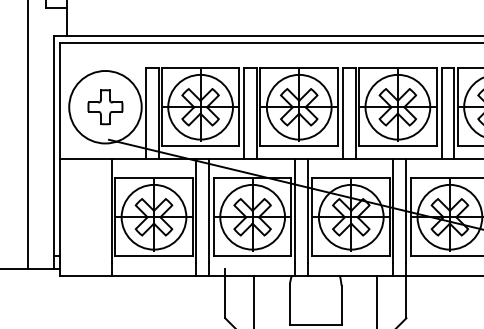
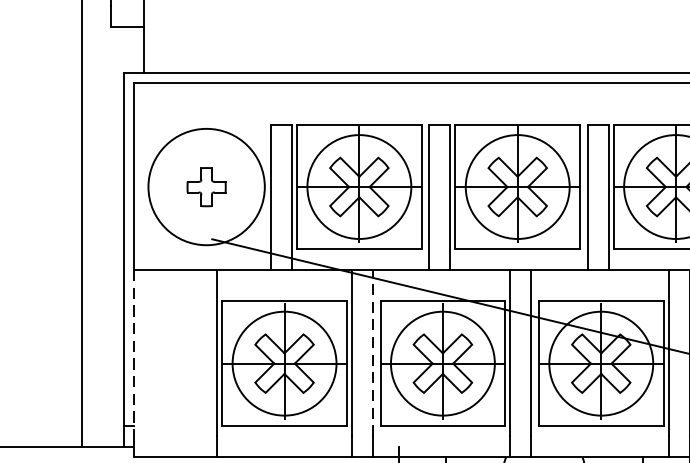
part: (105, 107) -> (206, 187), size x0.7
line: (60, 210) -> (134, 352), solid -> dashed
line: (209, 210) -> (373, 352), solid -> dashed

